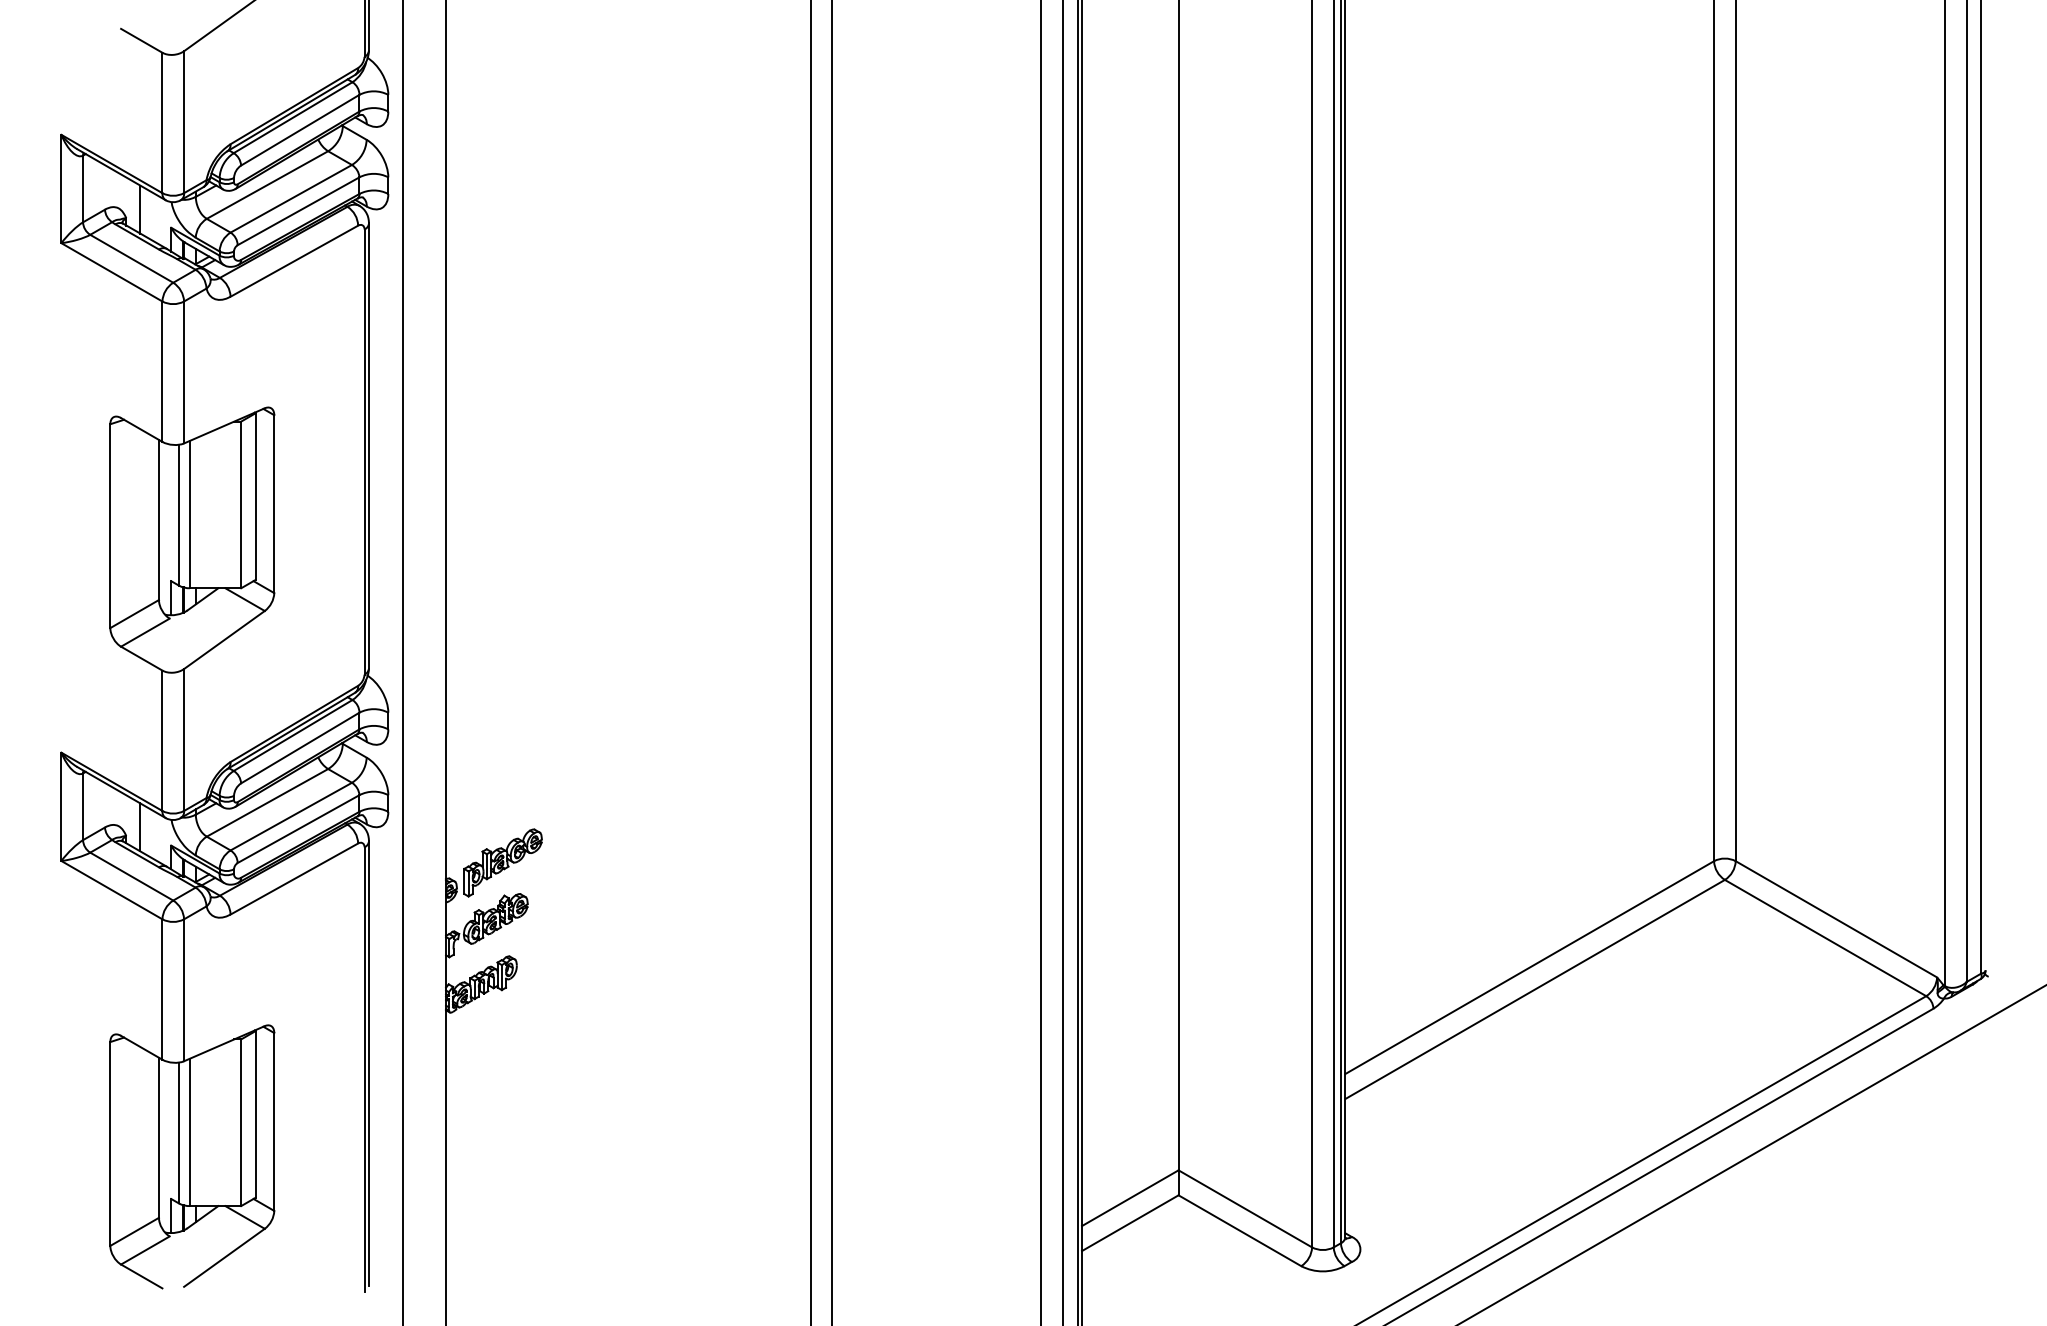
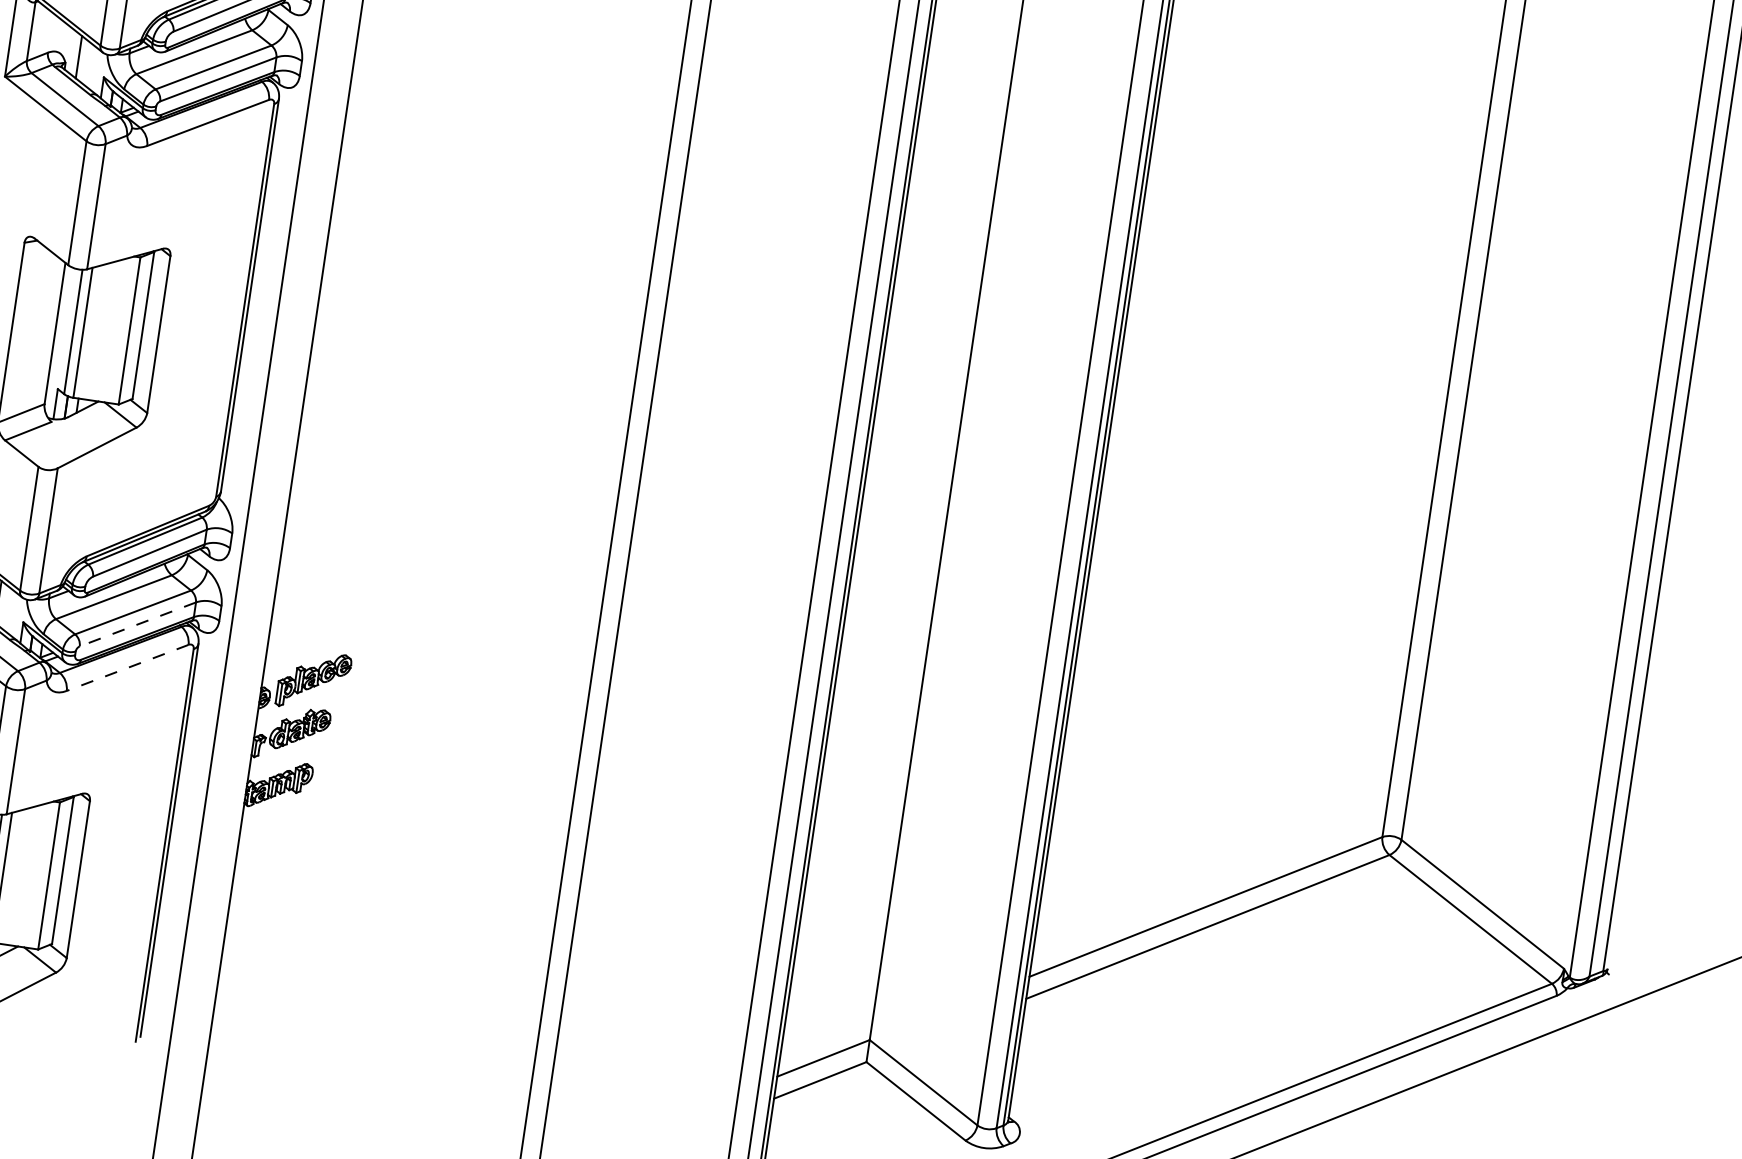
line: (298, 829) -> (137, 624), solid -> dashed
line: (293, 879) -> (126, 668), solid -> dashed

